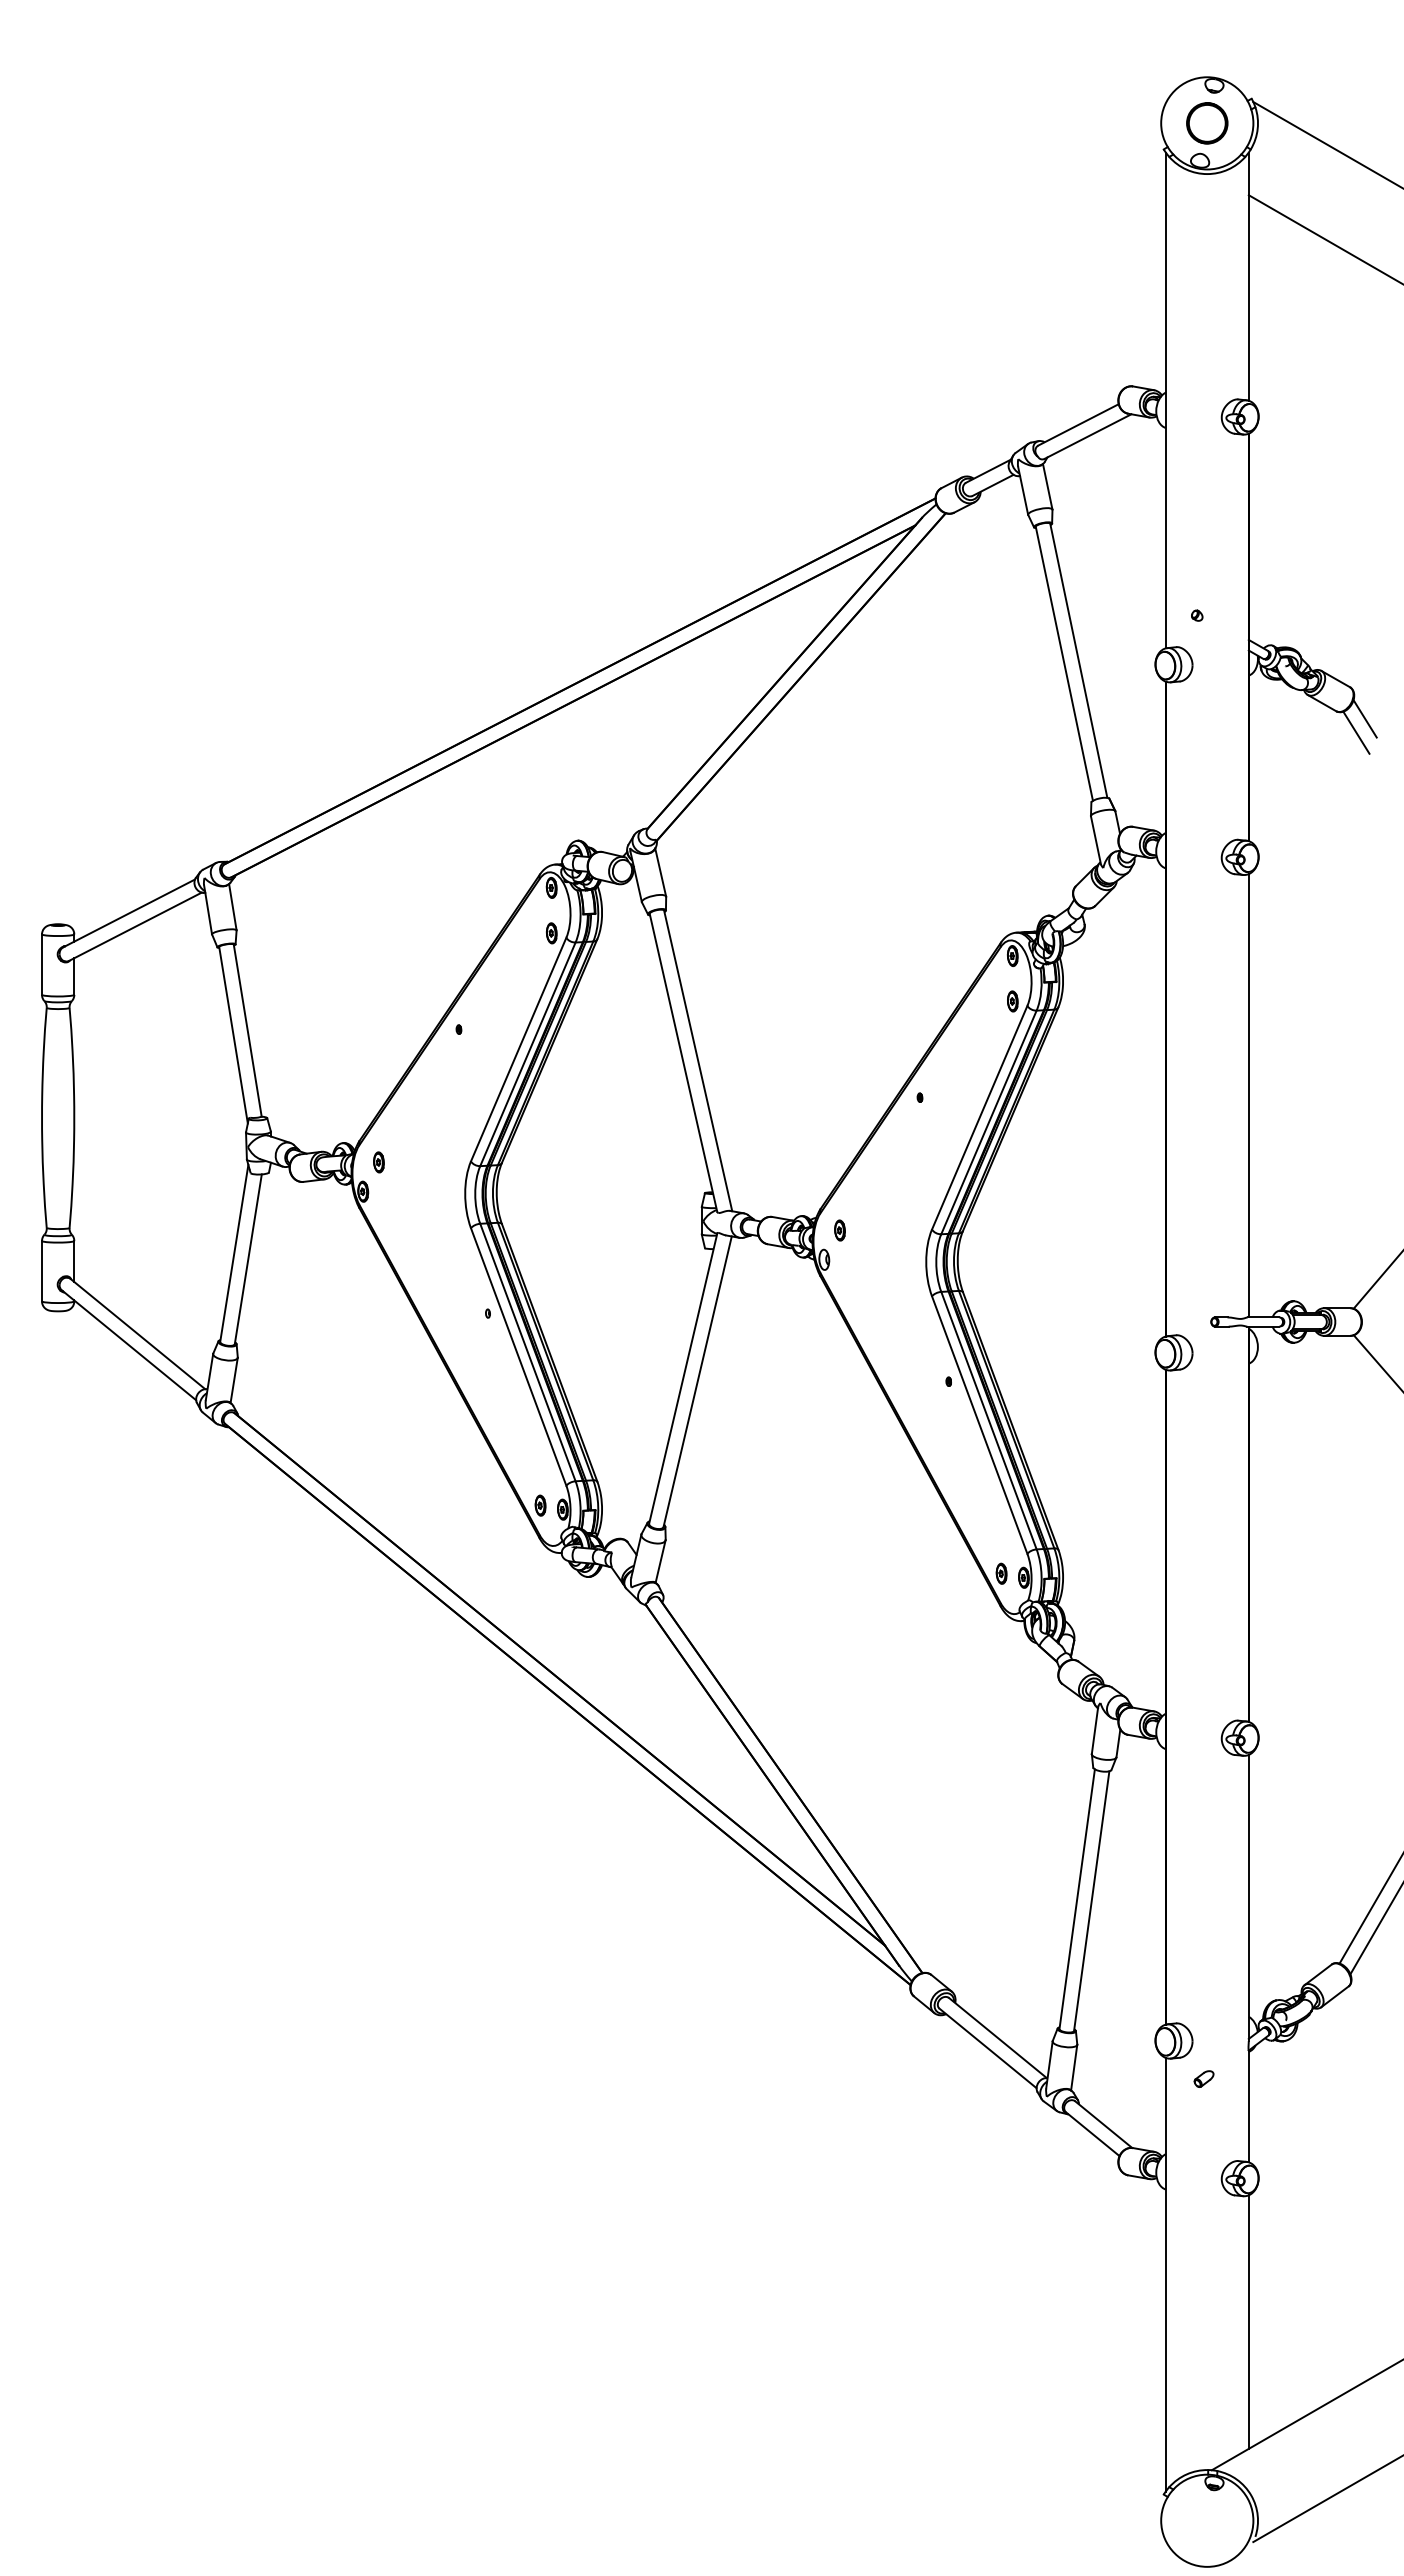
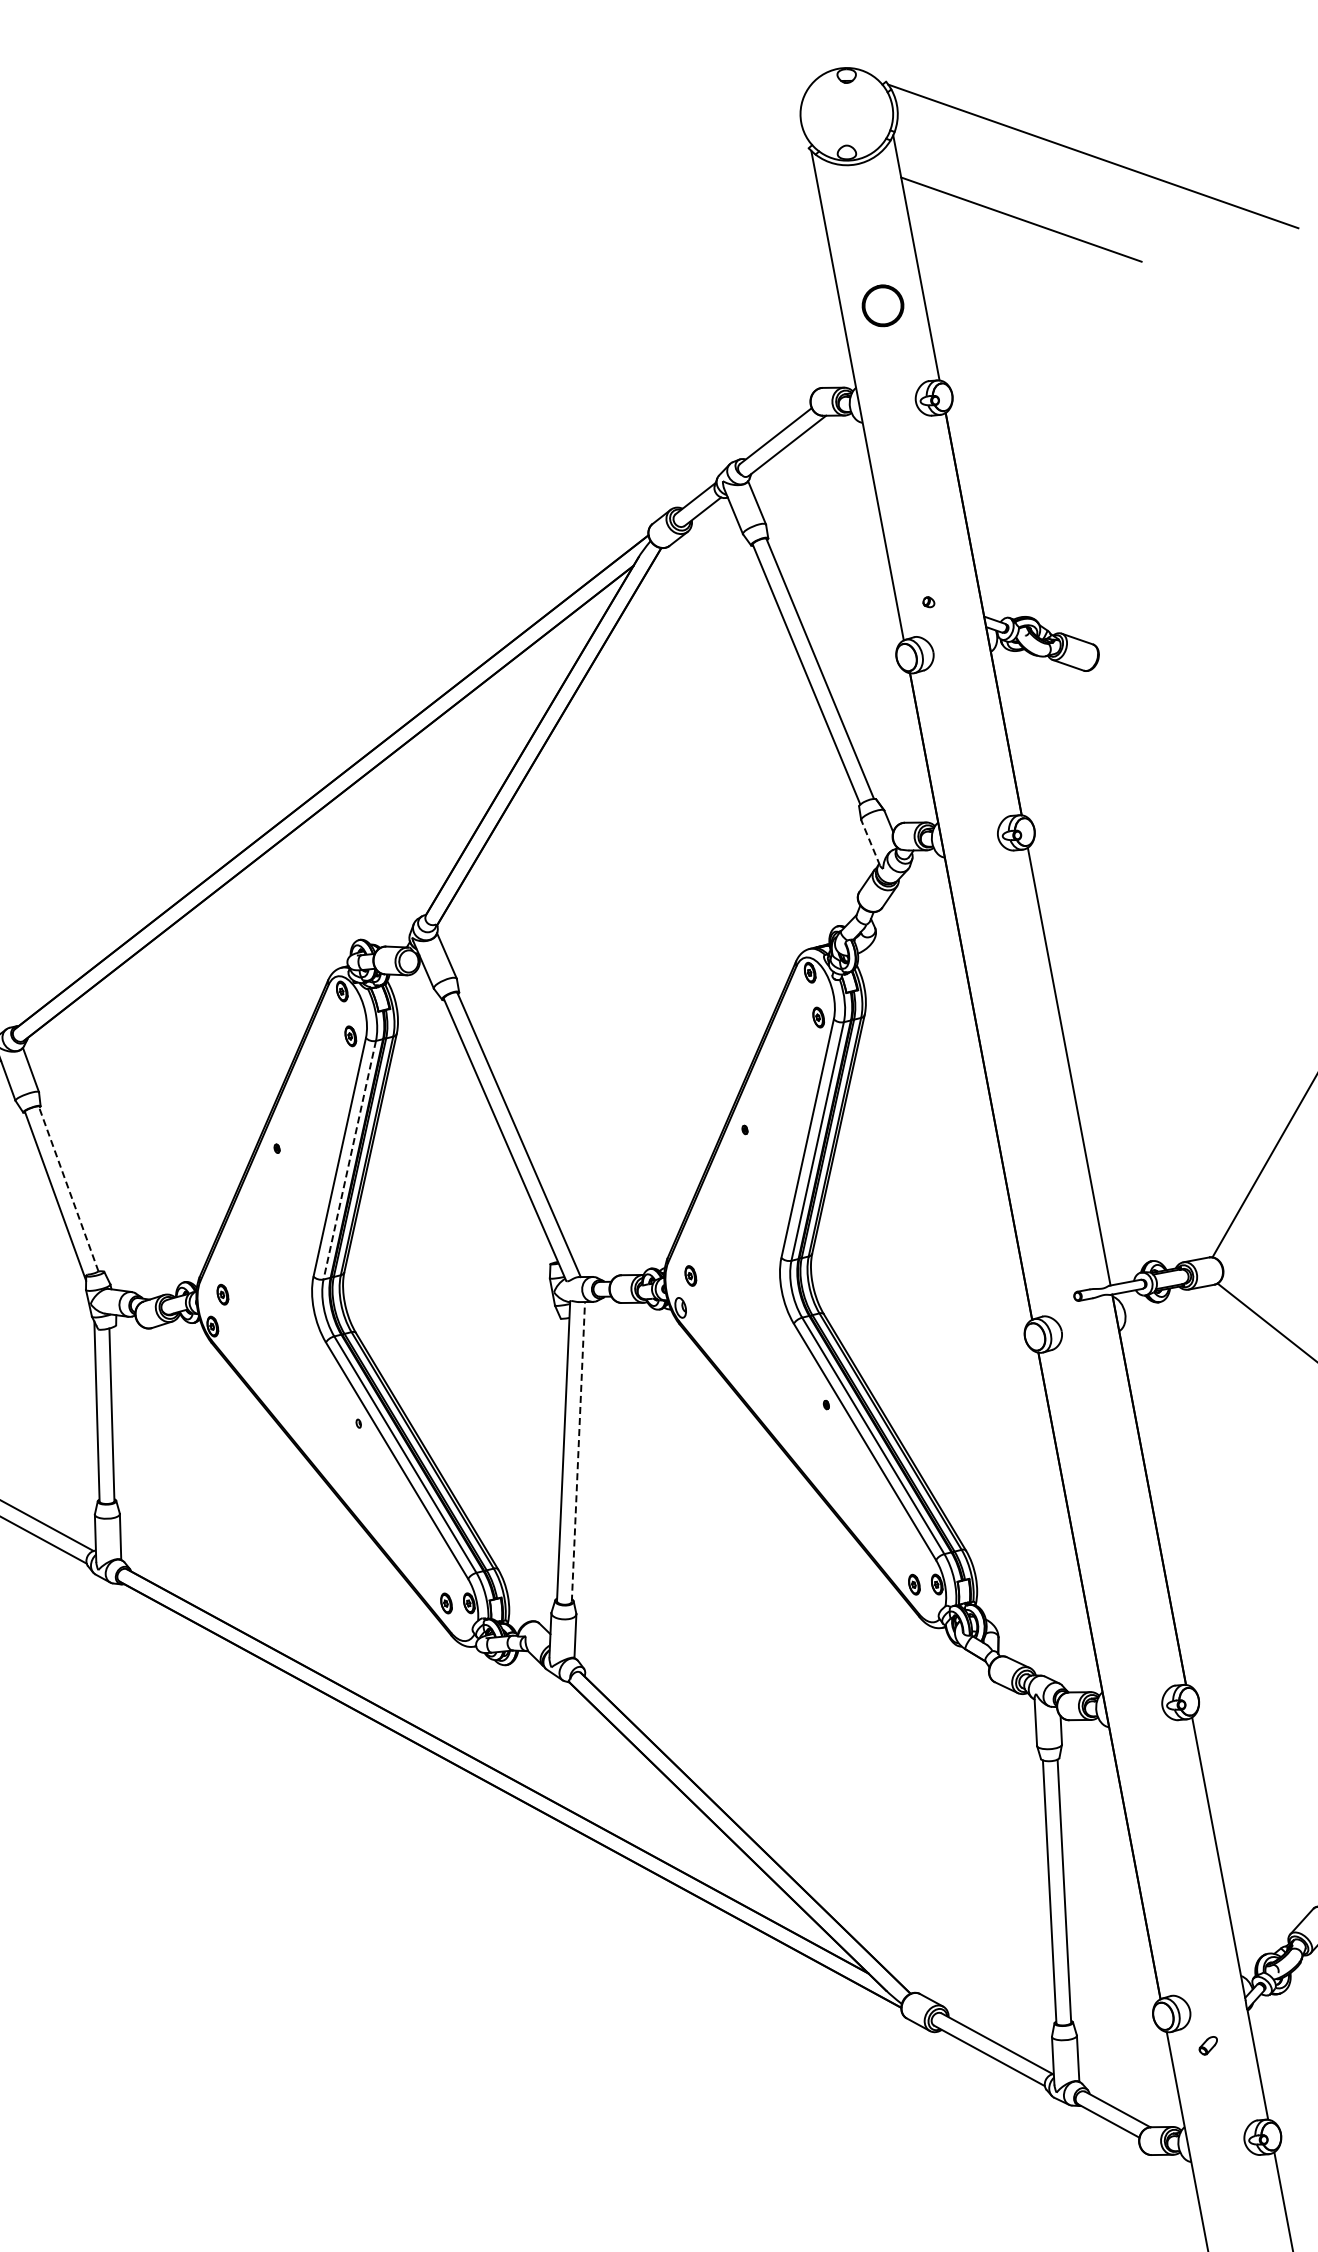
part: (1207, 123) -> (883, 305), moved
line: (1364, 718) -> (1113, 672), removed
line: (1356, 732) -> (1107, 687), removed
line: (1095, 839) -> (870, 842), solid -> dashed
line: (247, 1030) -> (68, 1189), solid -> dashed
line: (527, 1054) -> (349, 1160), solid -> dashed
line: (697, 1381) -> (578, 1451), solid -> dashed

